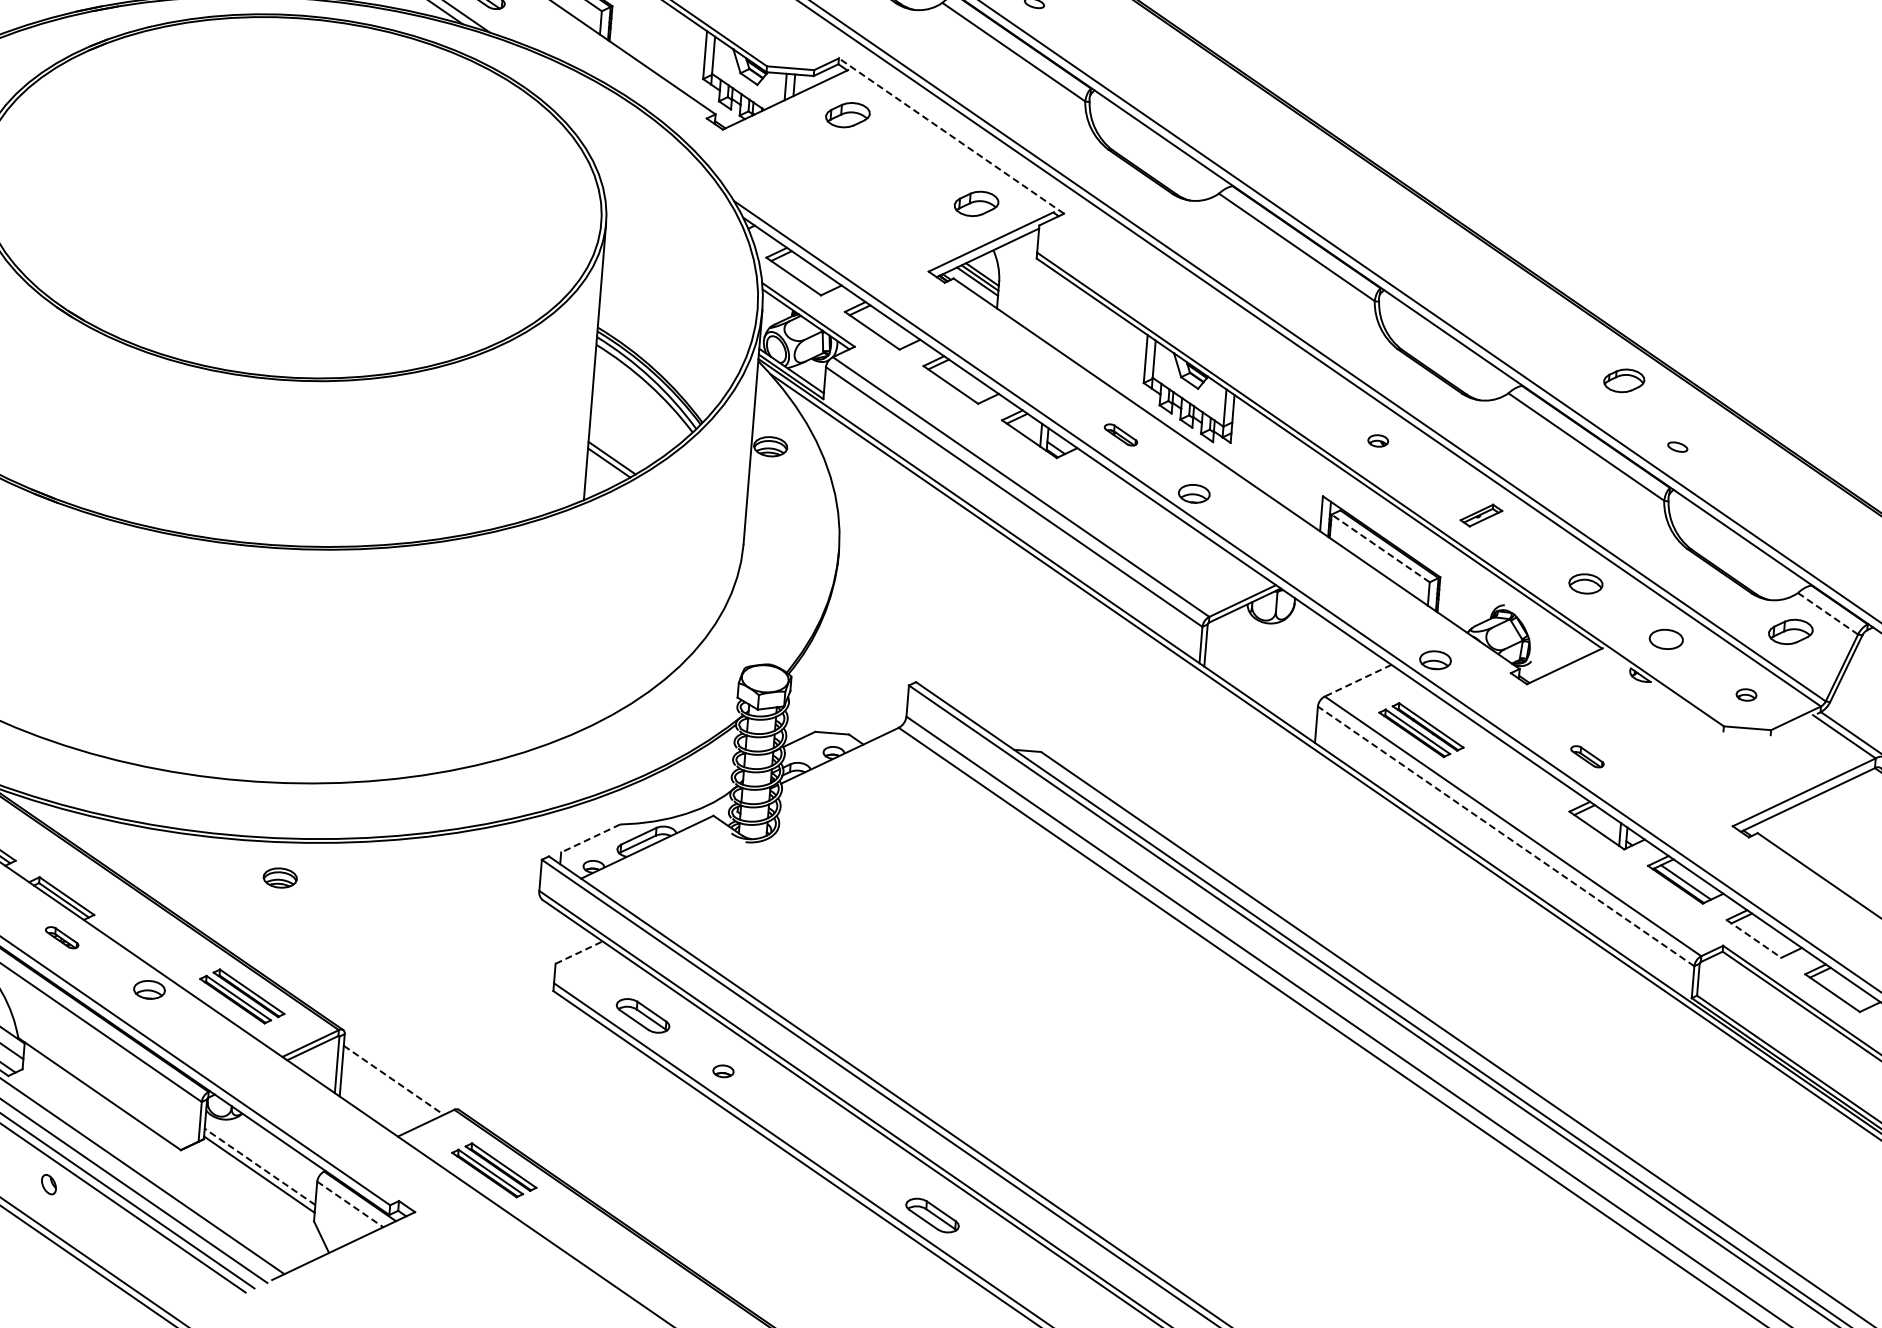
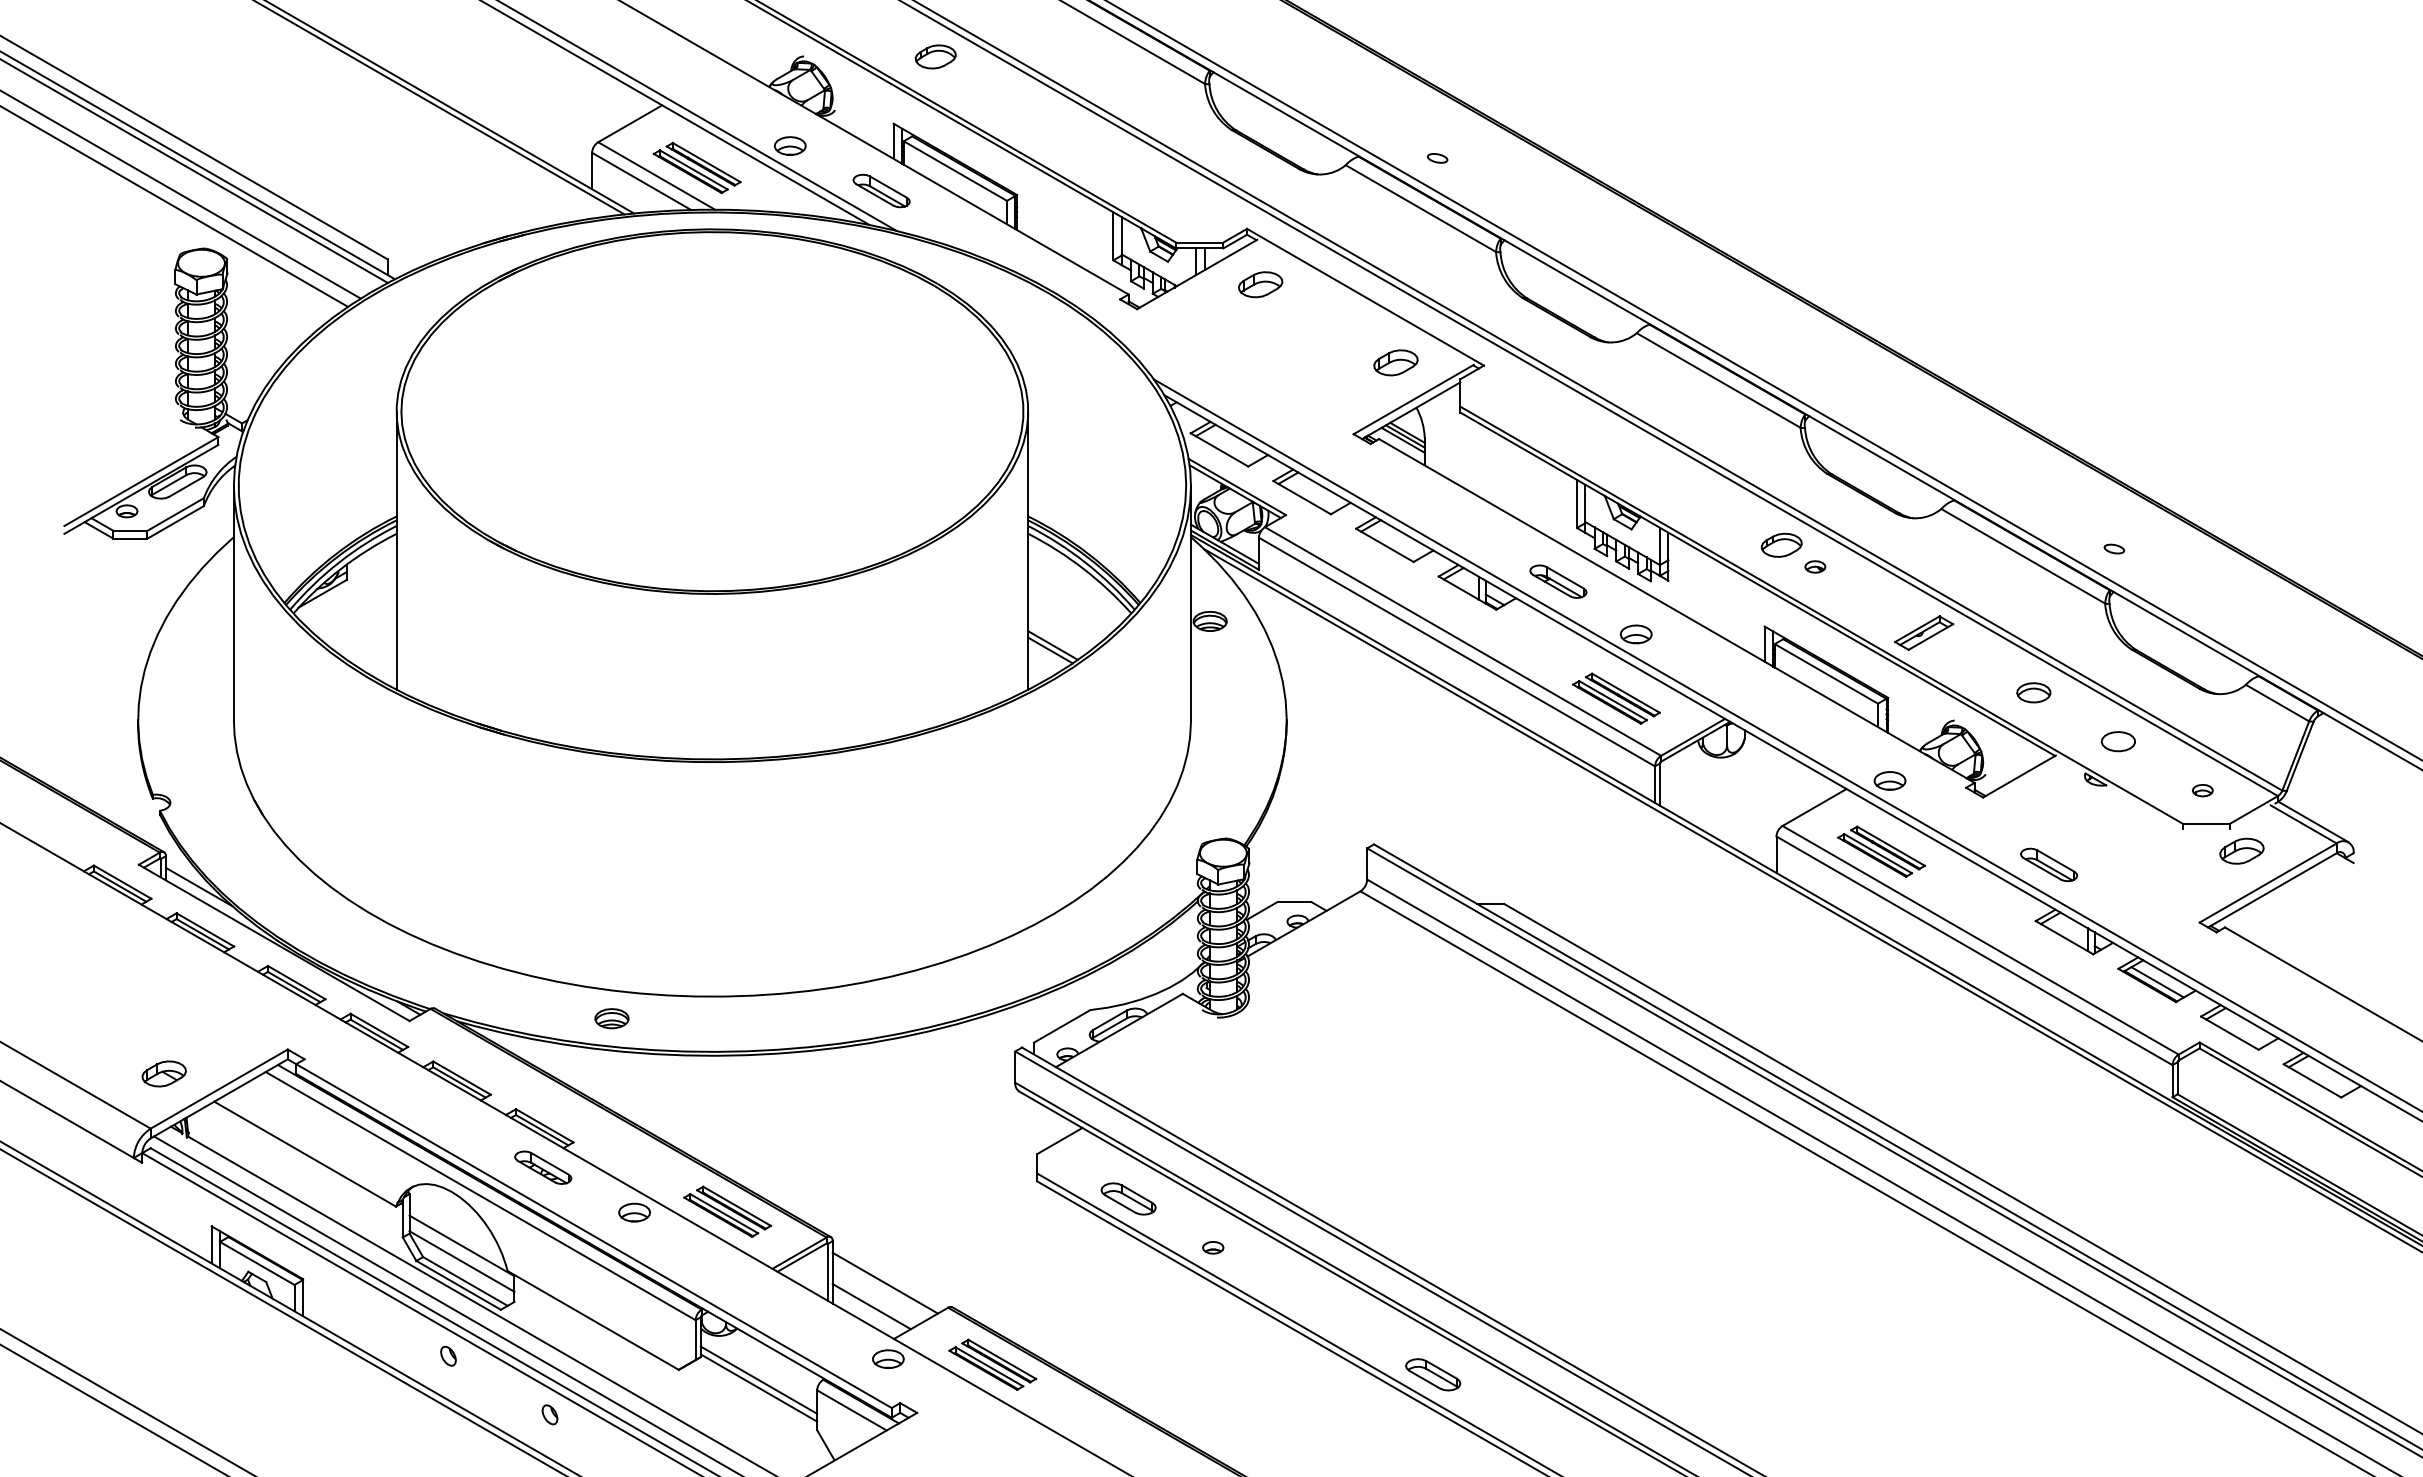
line: (951, 136) -> (1365, 297), dashed -> solid
part: (1624, 380) -> (1781, 544), moved
part: (1121, 434) -> (1558, 581), size x1.67
part: (1481, 515) -> (1924, 632), size x1.43
line: (1380, 548) -> (1826, 673), dashed -> solid
part: (1169, 556) -> (1616, 698), added
line: (1827, 614) -> (2277, 703), dashed -> solid
part: (1790, 631) -> (2241, 850), moved
line: (1358, 680) -> (1814, 807), dashed -> solid
part: (1587, 756) -> (2049, 864), size x1.67
line: (1506, 836) -> (1974, 950), dashed -> solid
line: (590, 838) -> (1062, 1026), dashed -> solid
part: (279, 877) -> (611, 1018), moved
part: (62, 937) -> (543, 1167), size x1.67
line: (1754, 939) -> (2230, 1033), dashed -> solid
line: (579, 952) -> (1060, 1140), dashed -> solid
line: (393, 1080) -> (885, 1283), dashed -> solid
line: (378, 1102) -> (871, 1306), added
part: (390, 1155) -> (888, 1358), added
line: (259, 1166) -> (758, 1379), dashed -> solid
line: (350, 1204) -> (852, 1410), dashed -> solid

